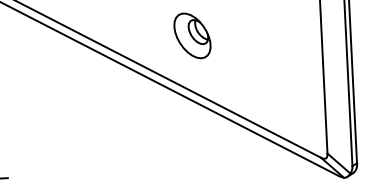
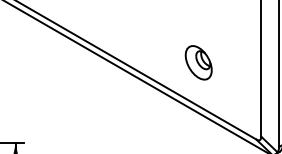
part: (192, 35) -> (198, 62), moved

